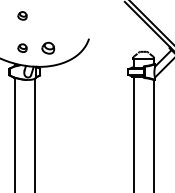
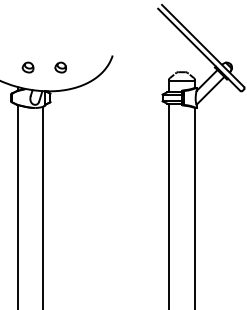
part: (22, 15) -> (27, 26), removed
part: (47, 48) -> (60, 67), size x0.71

